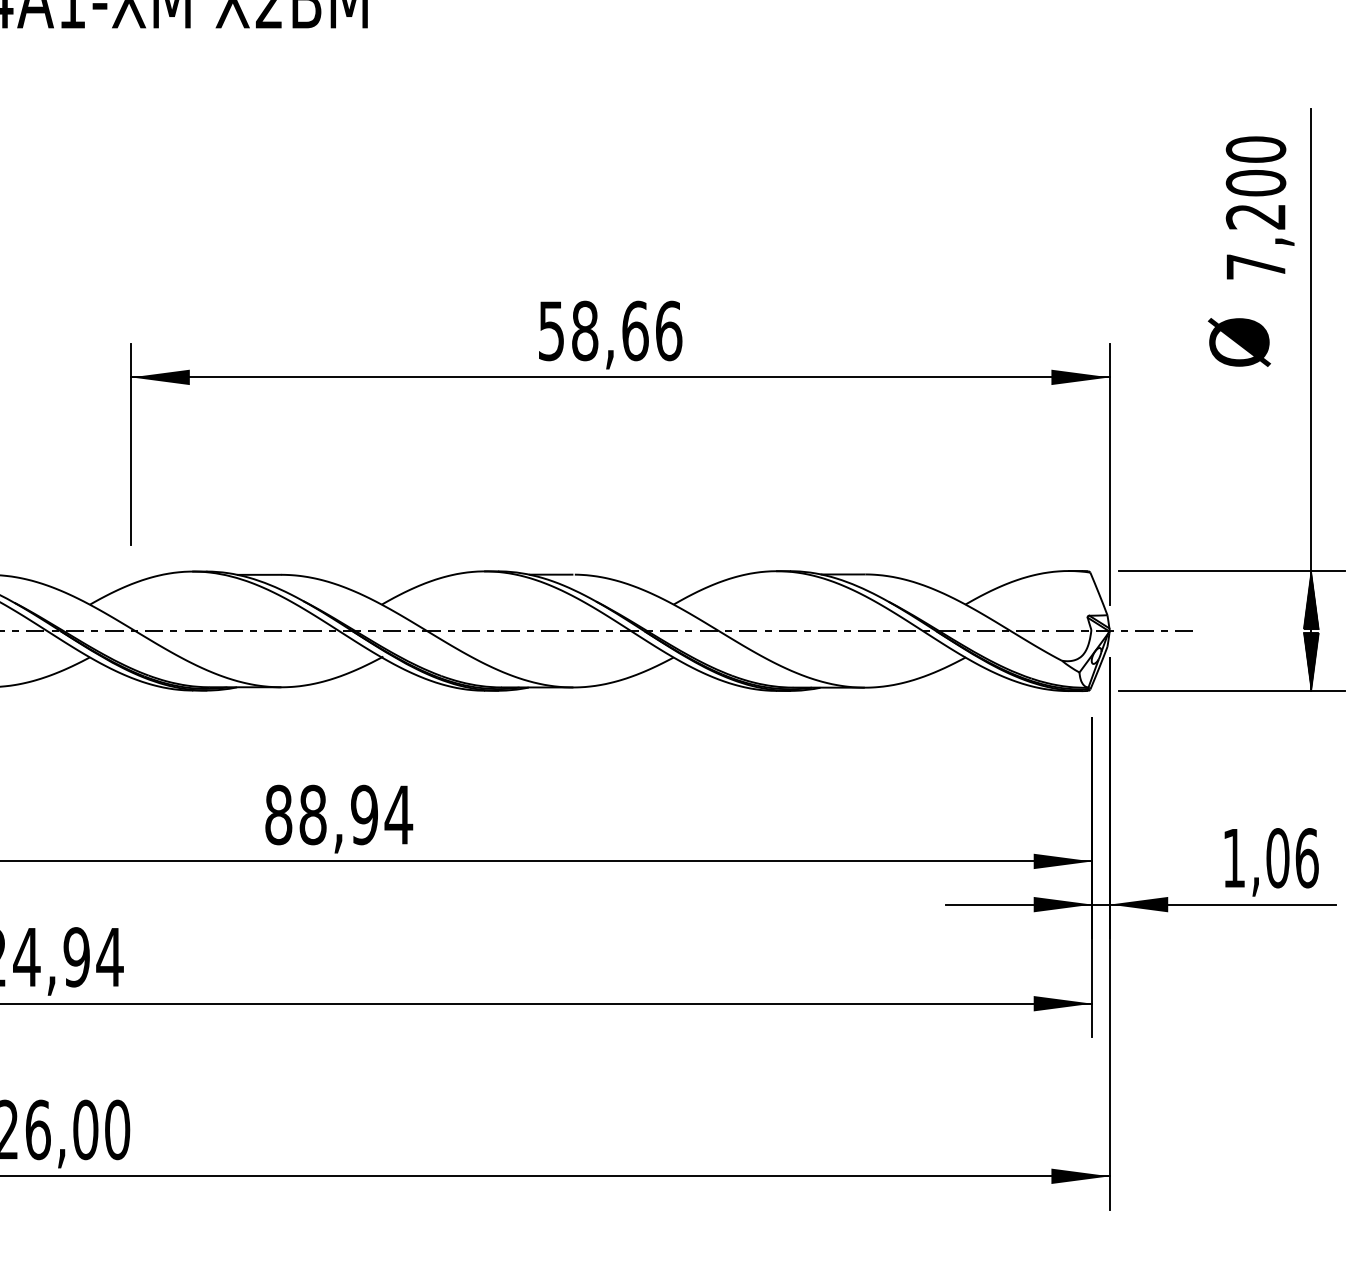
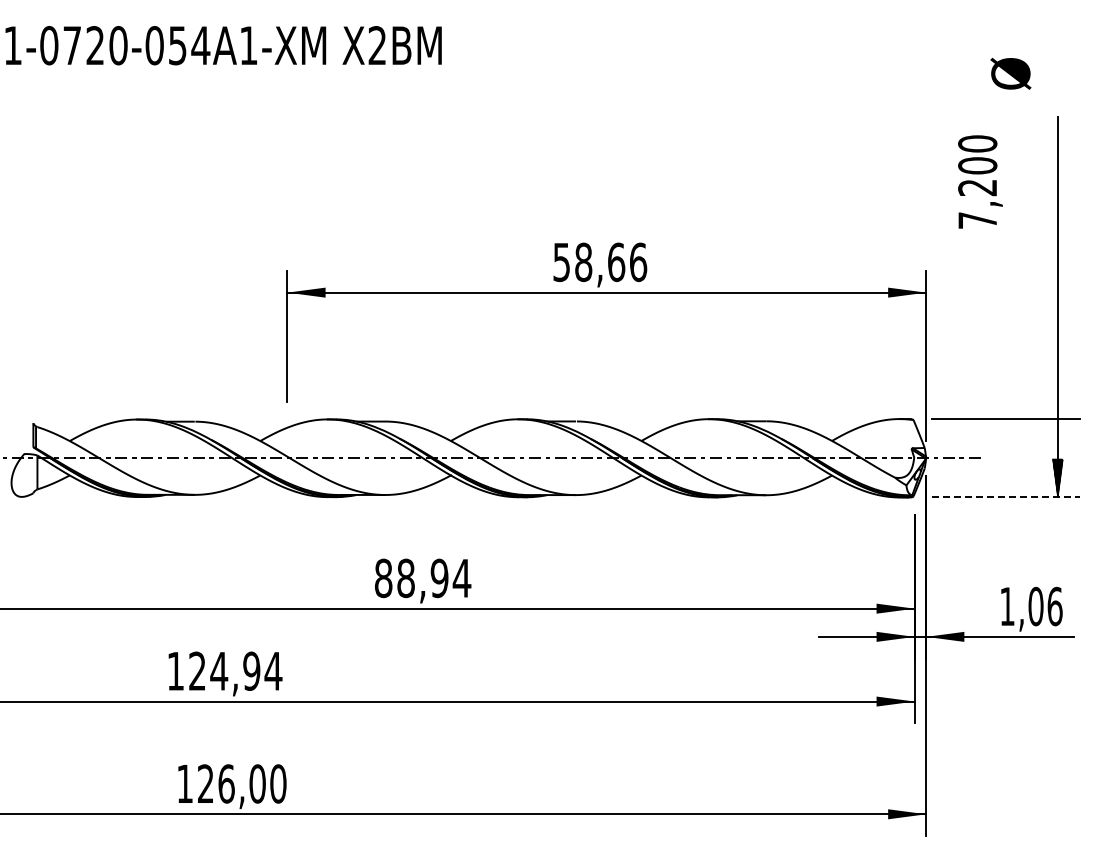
text: (1260, 207) -> (980, 181), moved
text: (1238, 341) -> (1010, 73), moved
hatch: (1310, 600) -> (1057, 438), removed
line: (1231, 691) -> (1005, 497), solid -> dashed

